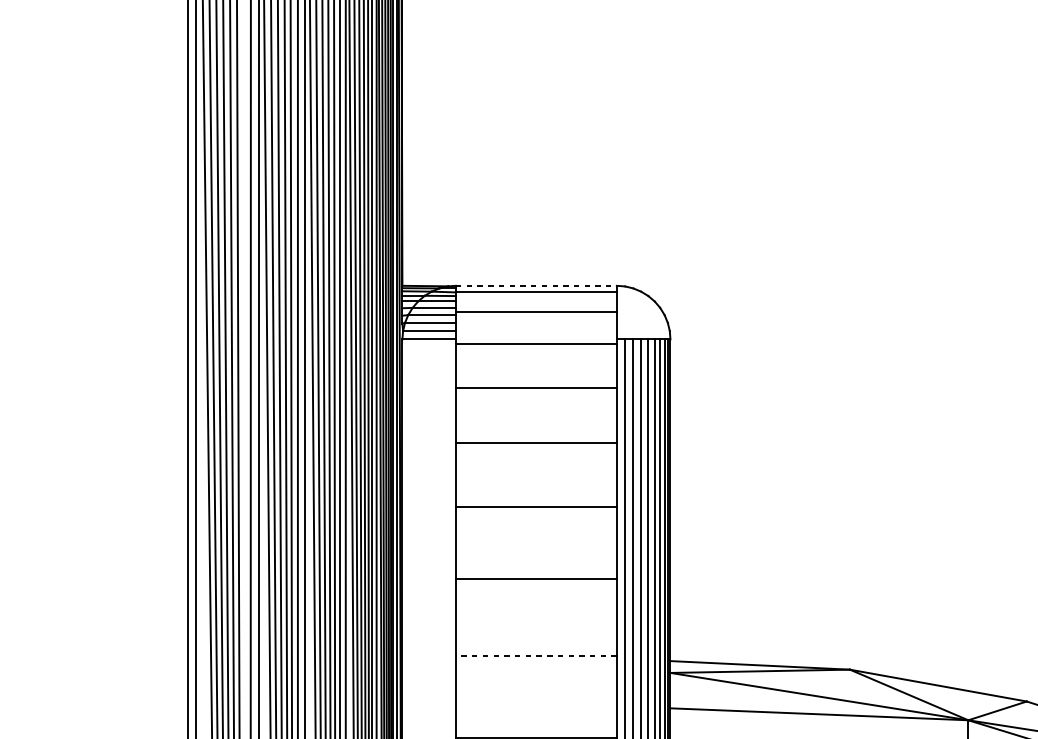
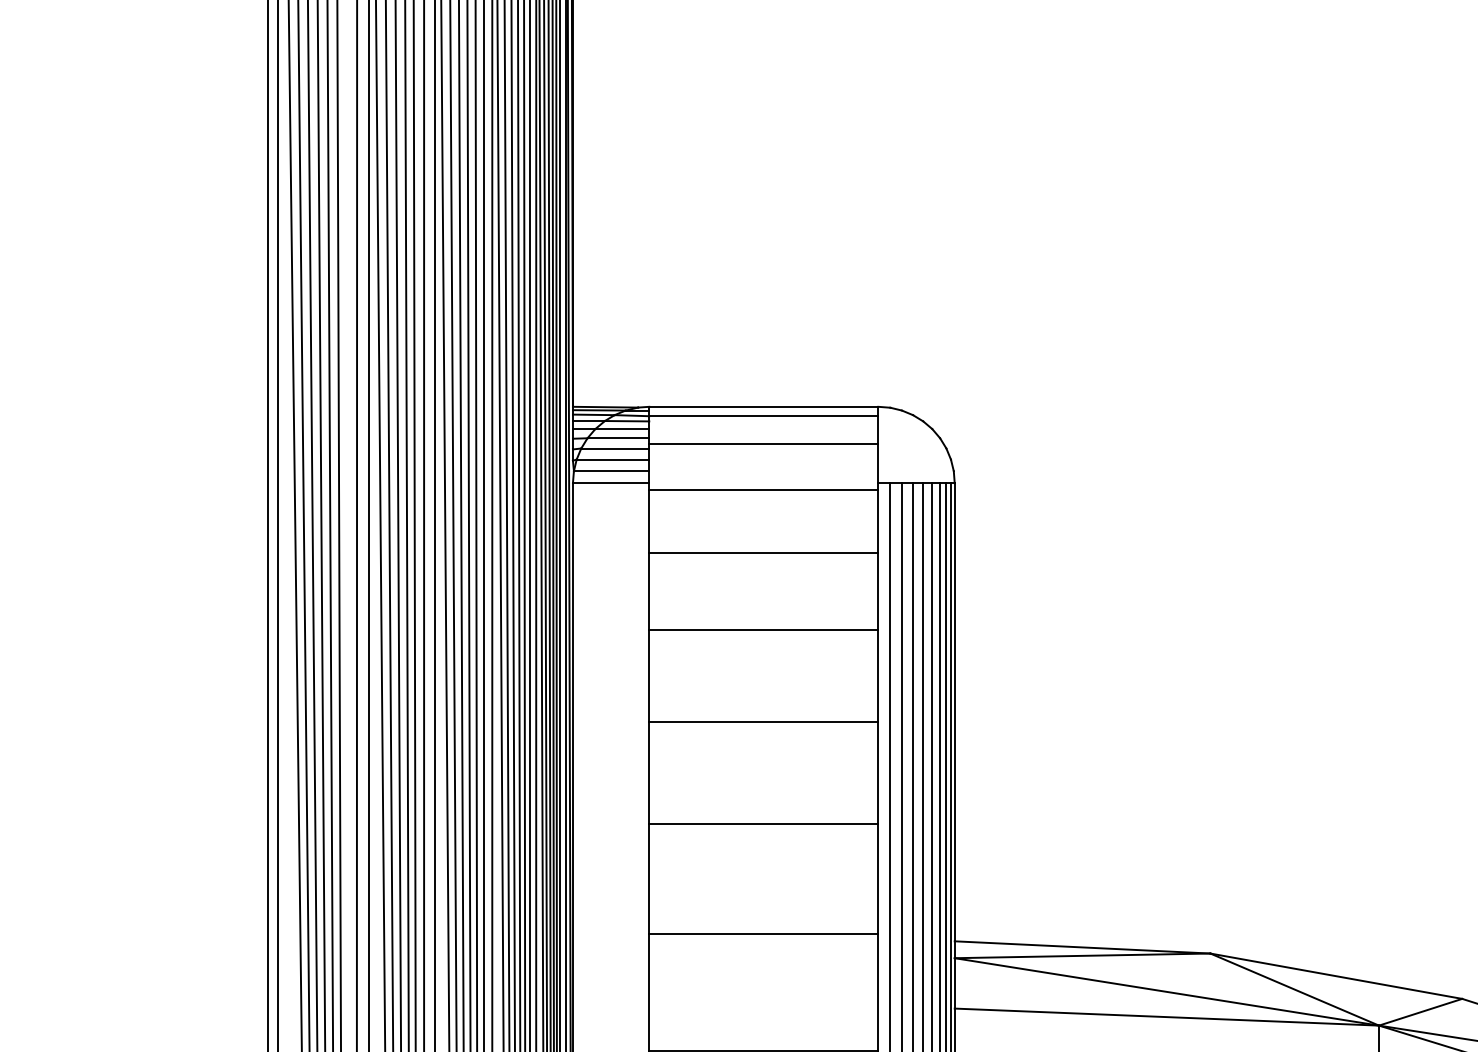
line: (536, 285) -> (763, 406), dashed -> solid
line: (536, 656) -> (763, 934), dashed -> solid

